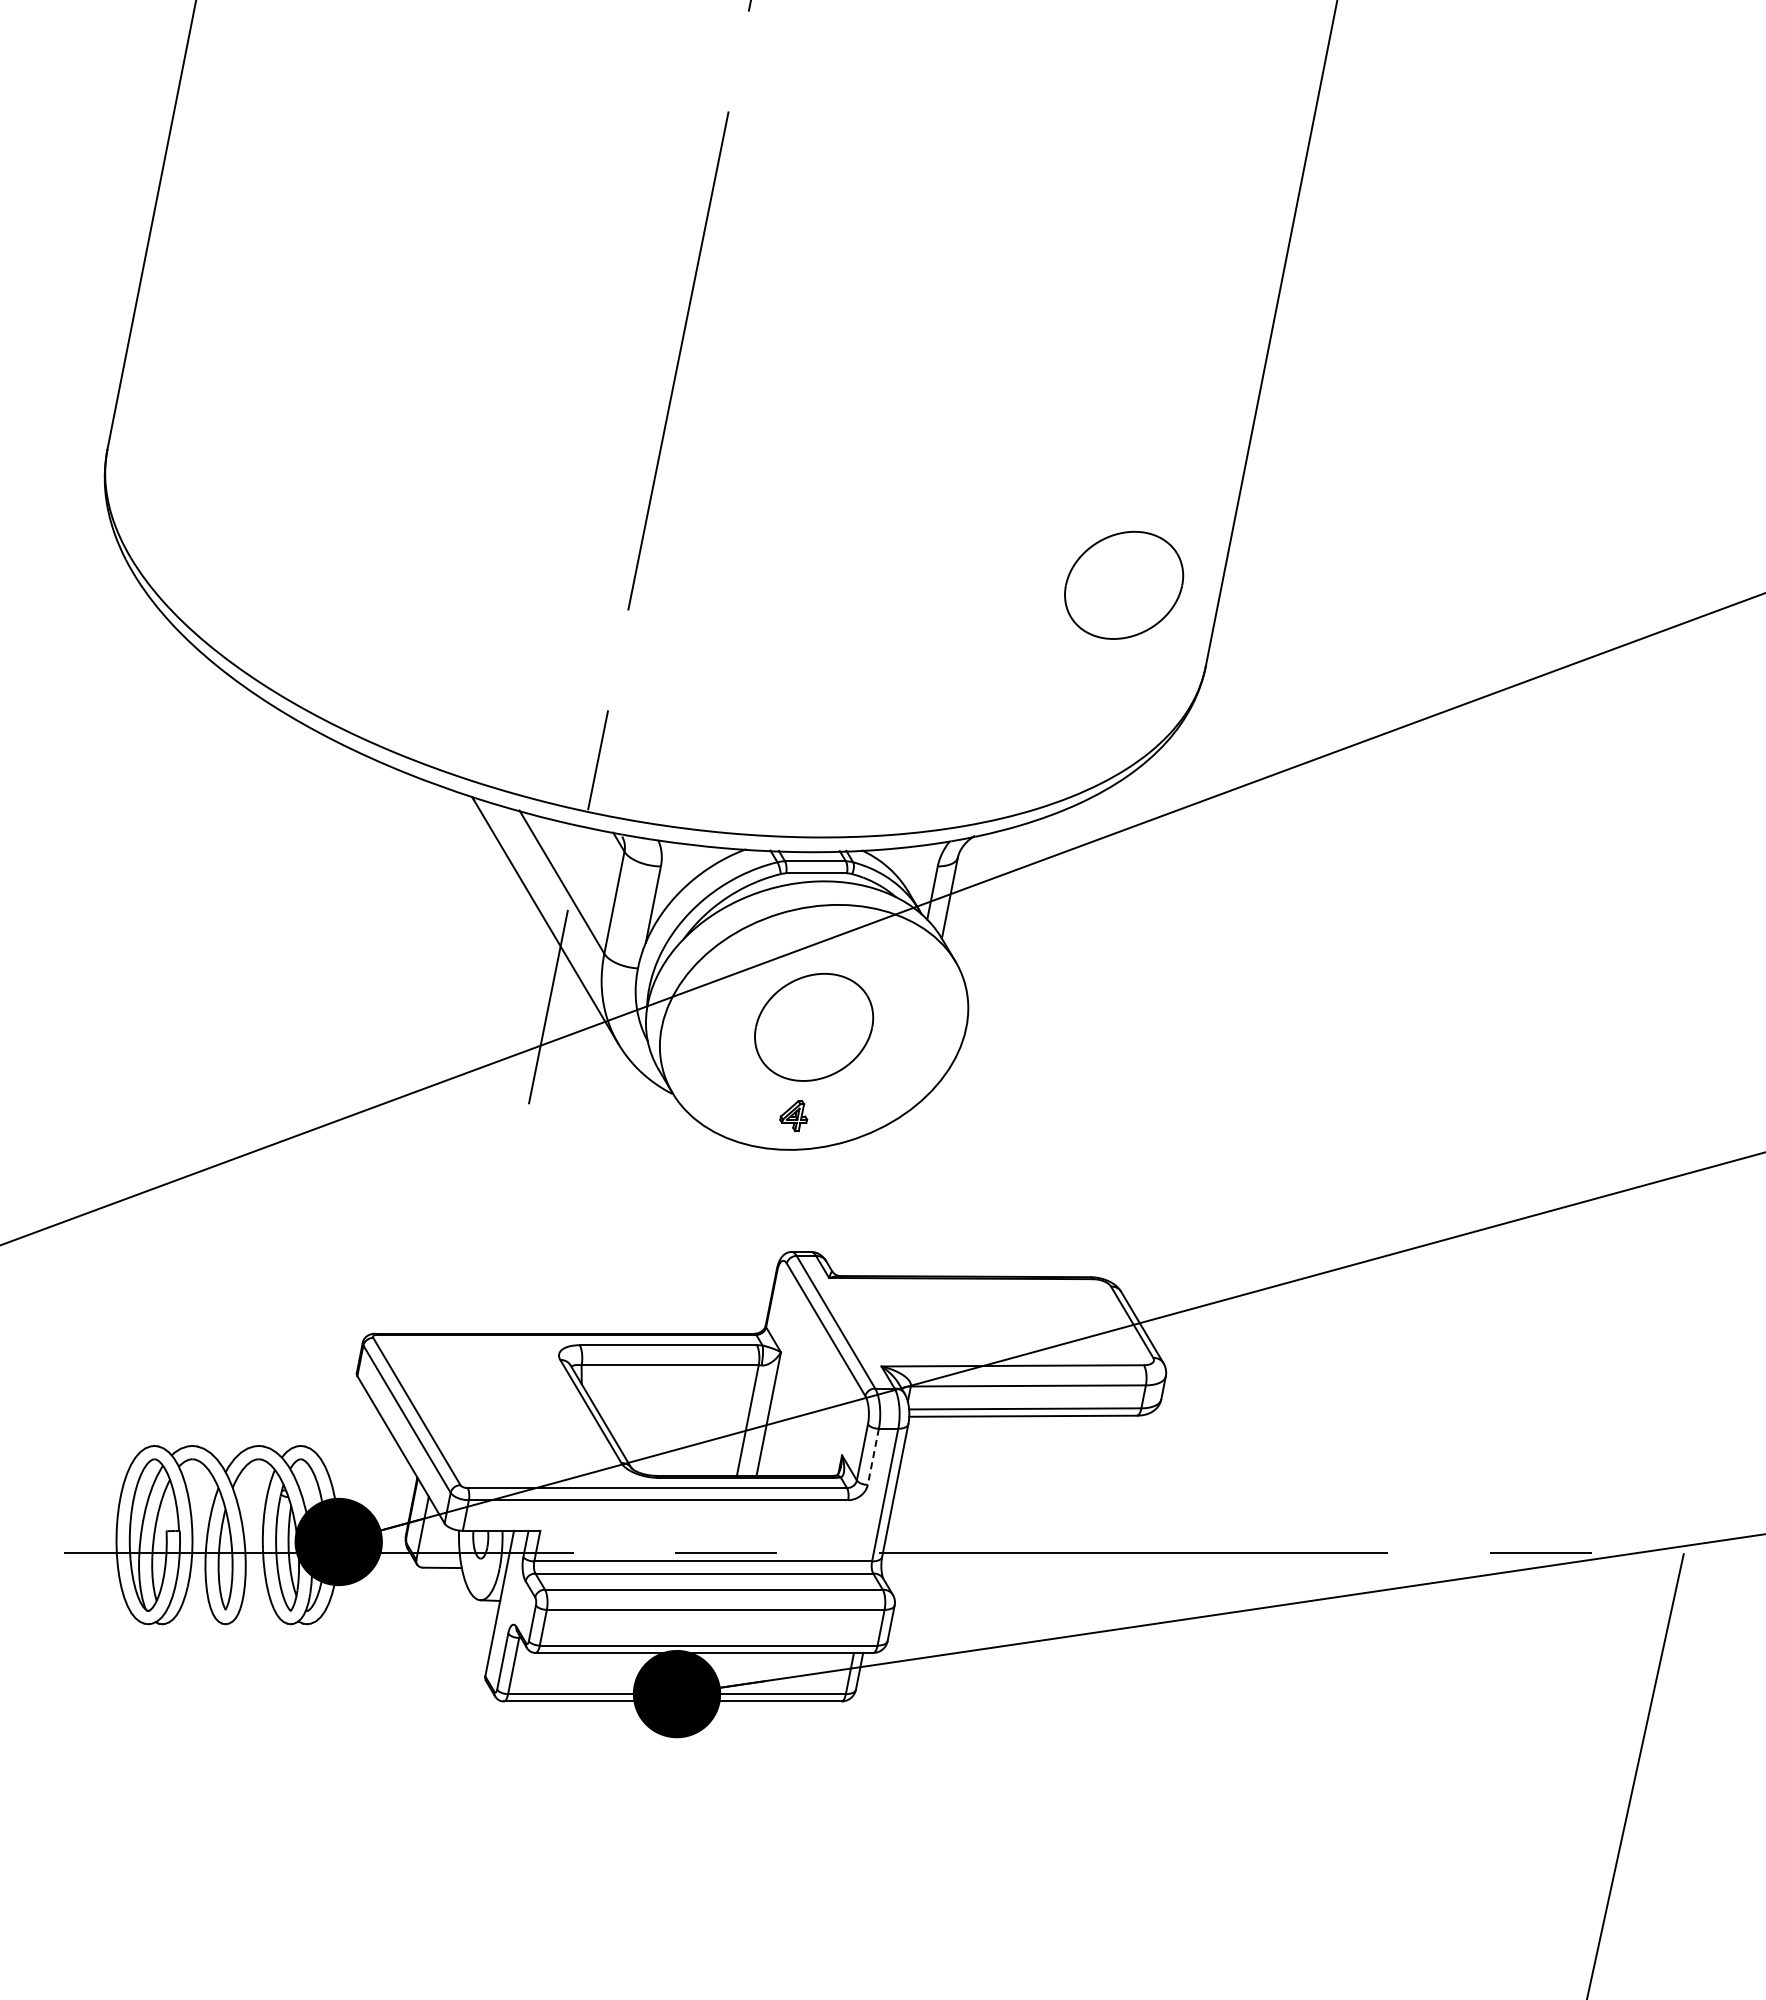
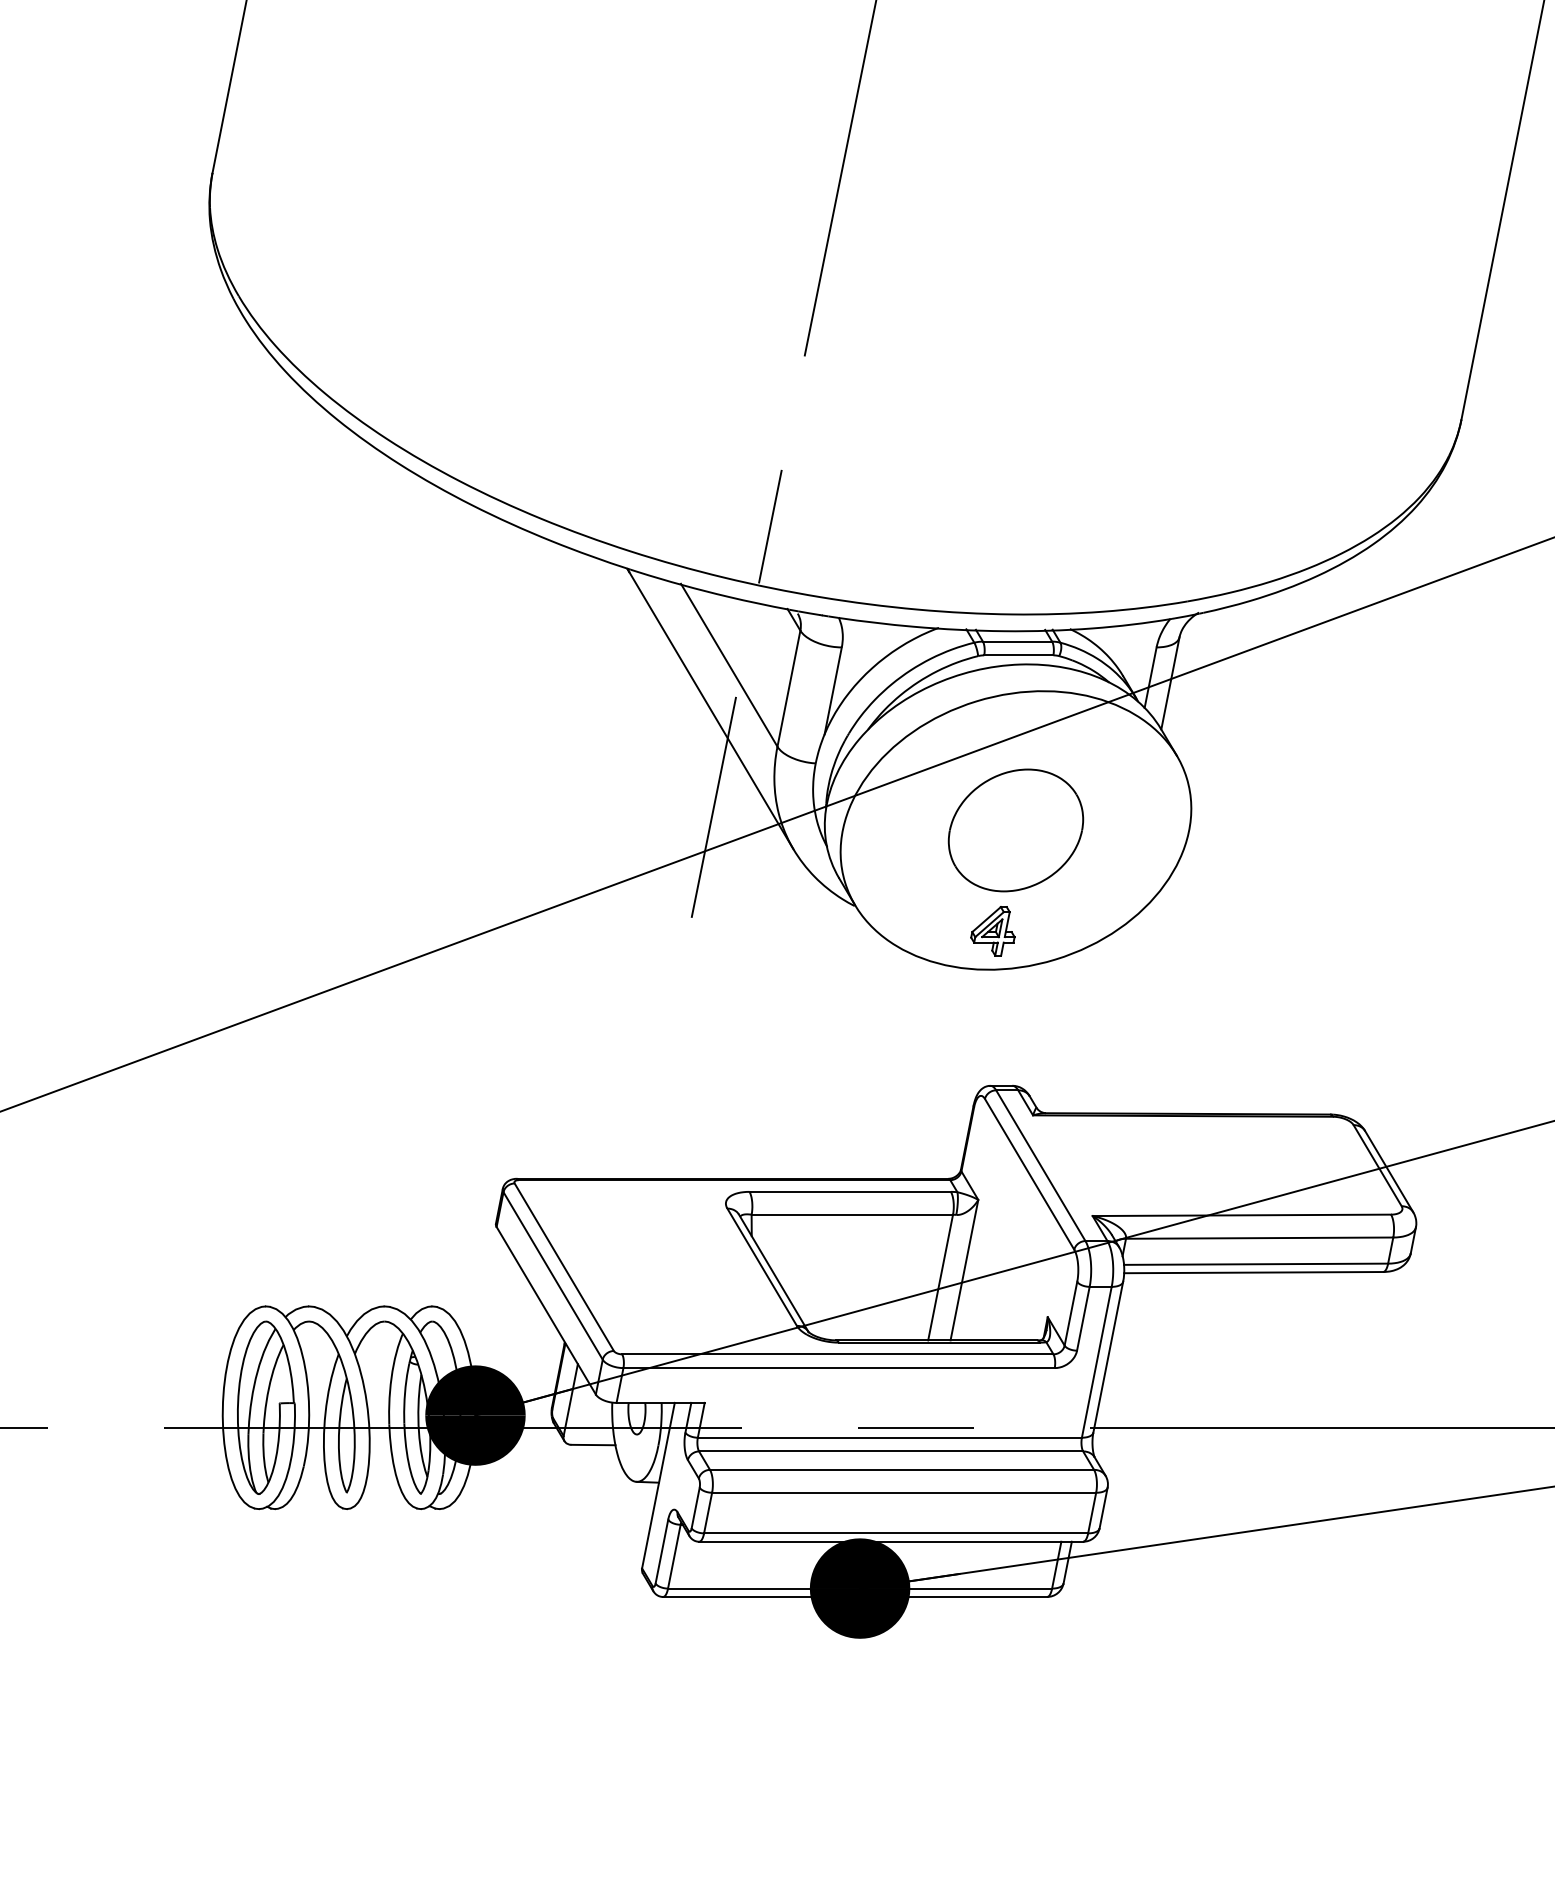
part: (1124, 584) -> (1368, 326), removed
part: (793, 1115) -> (992, 930), size x1.43
line: (873, 1456) -> (1083, 1318), dashed -> solid

